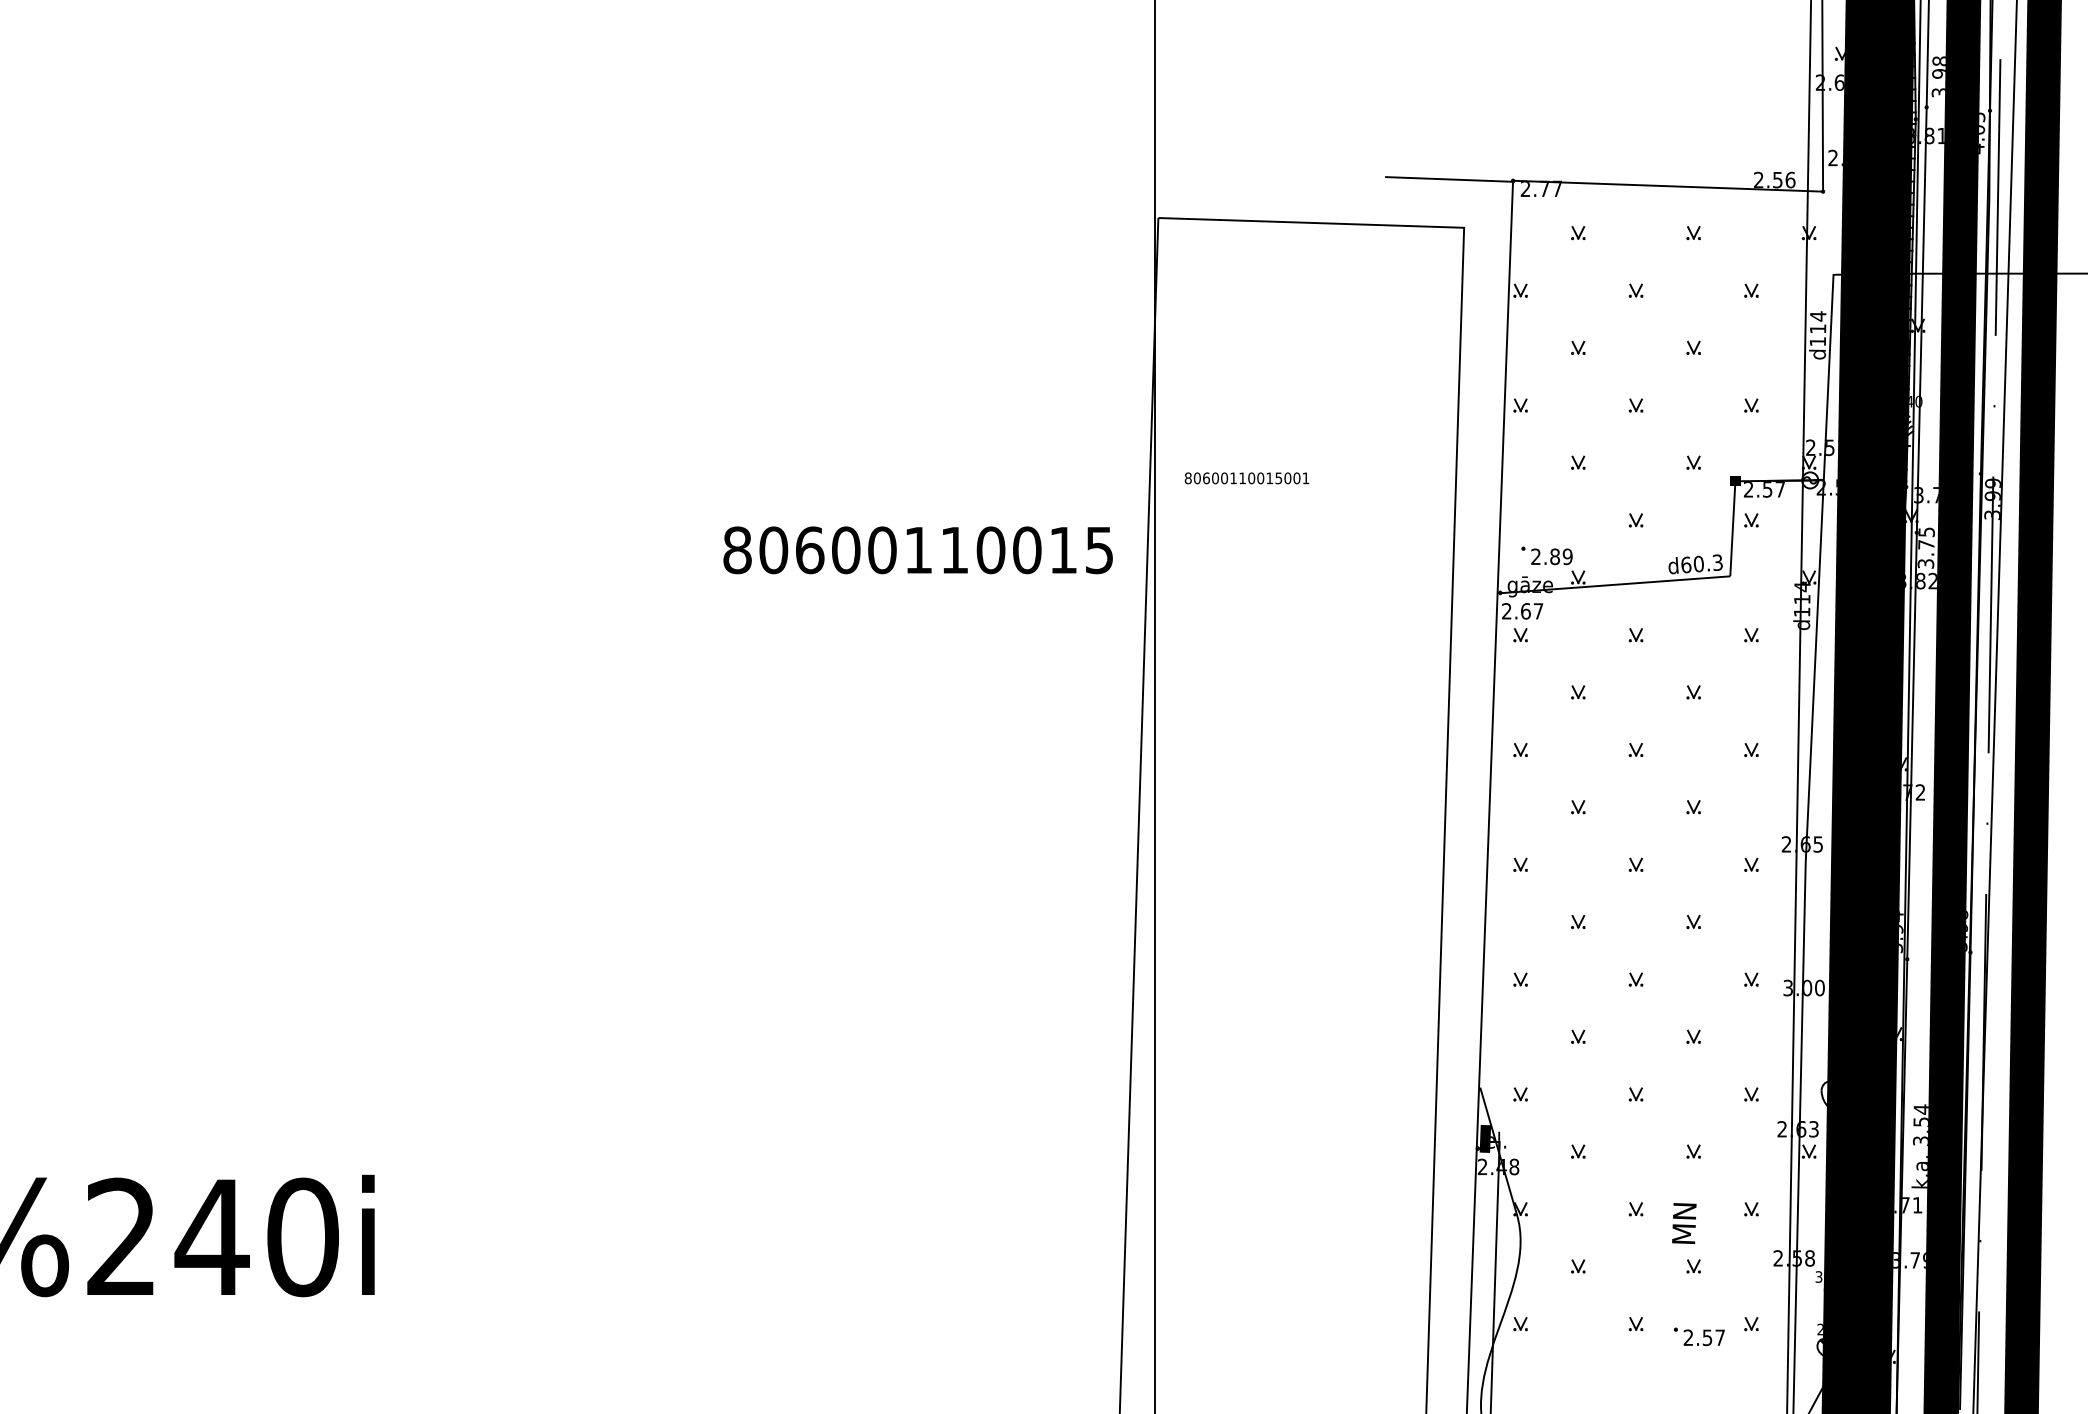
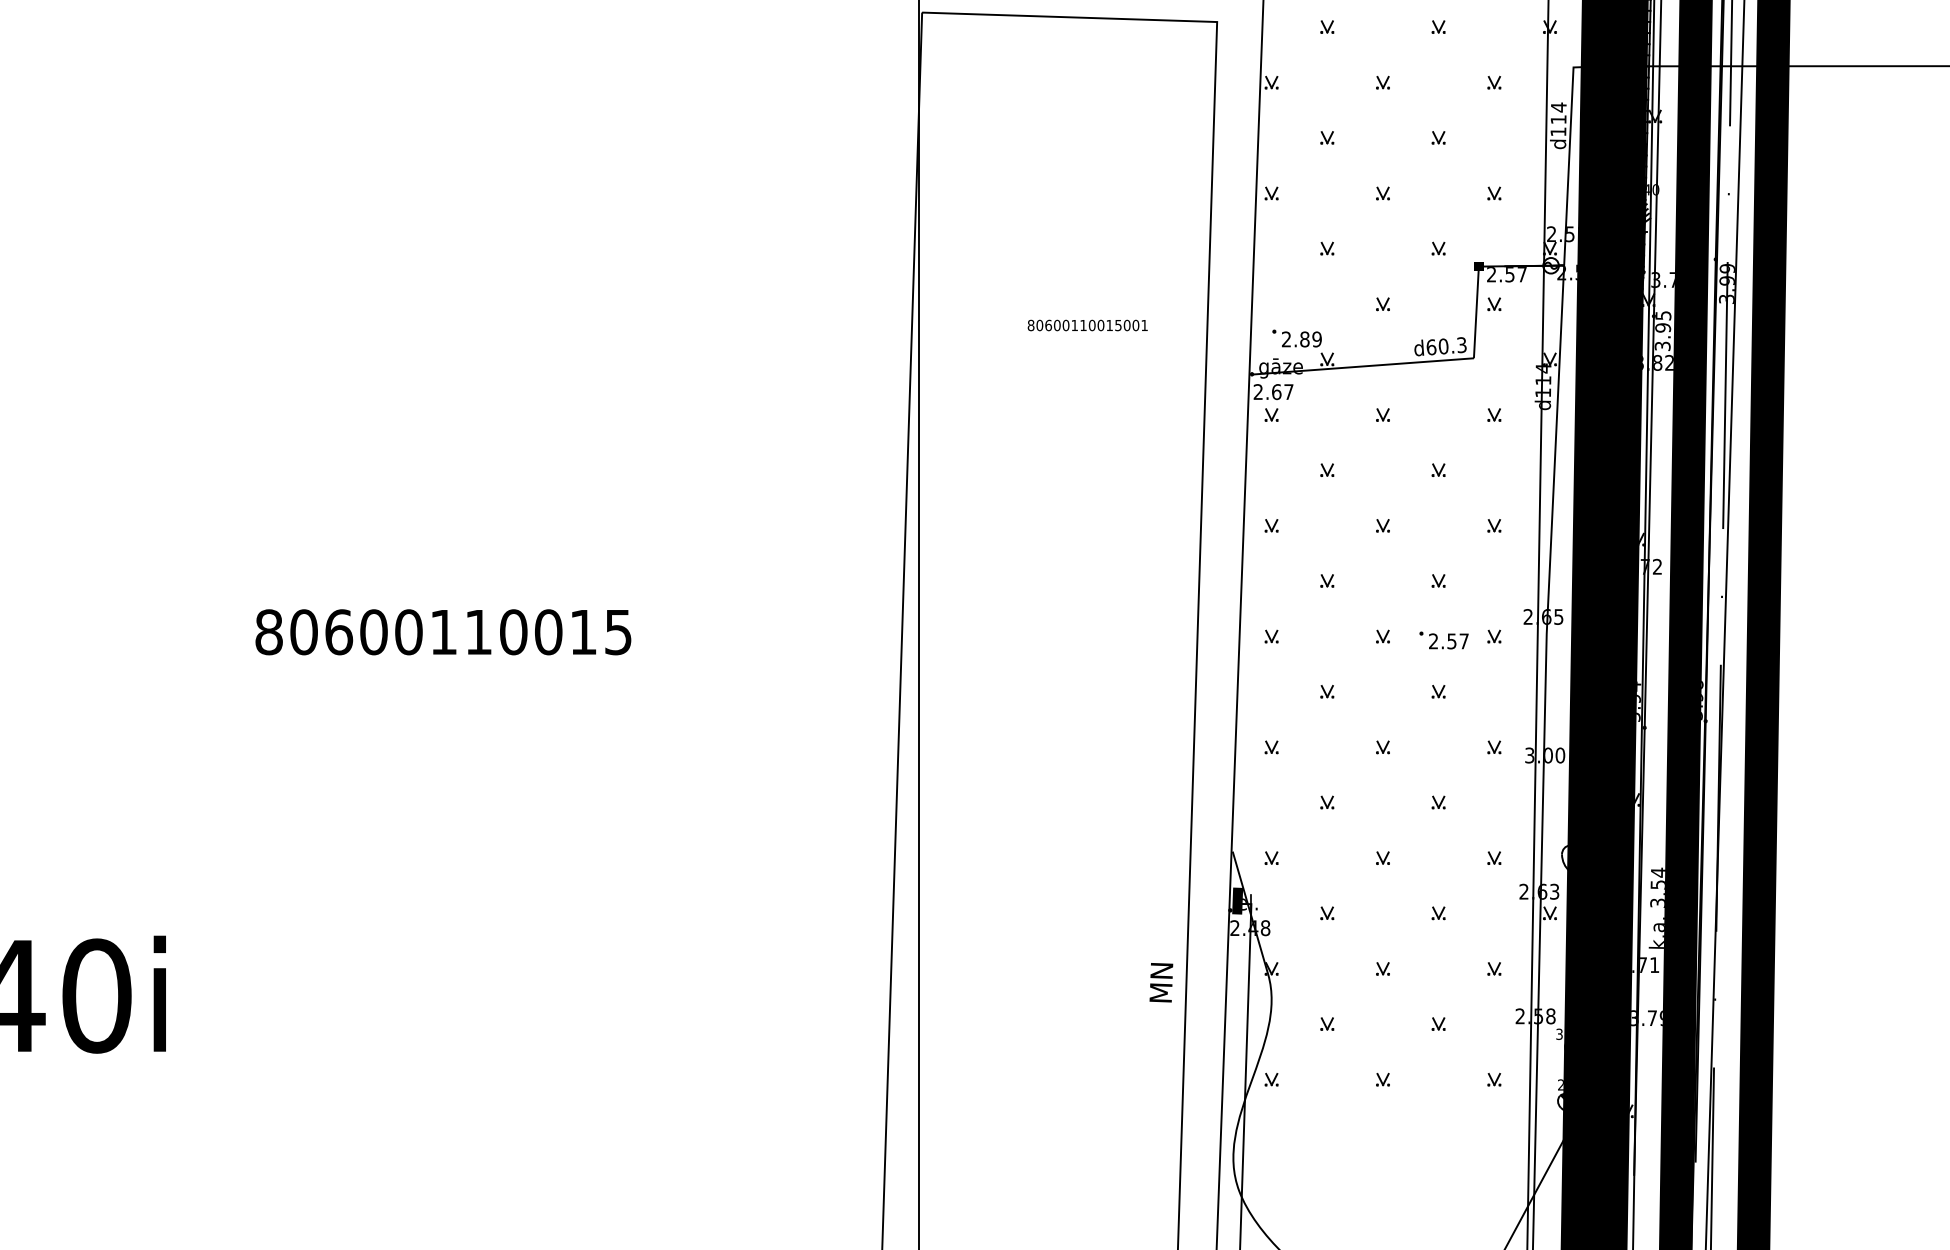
text: (1246, 478) -> (1087, 325), moved
text: (1926, 544) -> (1663, 327), 3.75 -> 3.95
text: (917, 550) -> (442, 632), moved
text: (1684, 1223) -> (1161, 982), moved
part: (1698, 1336) -> (1443, 640), moved

